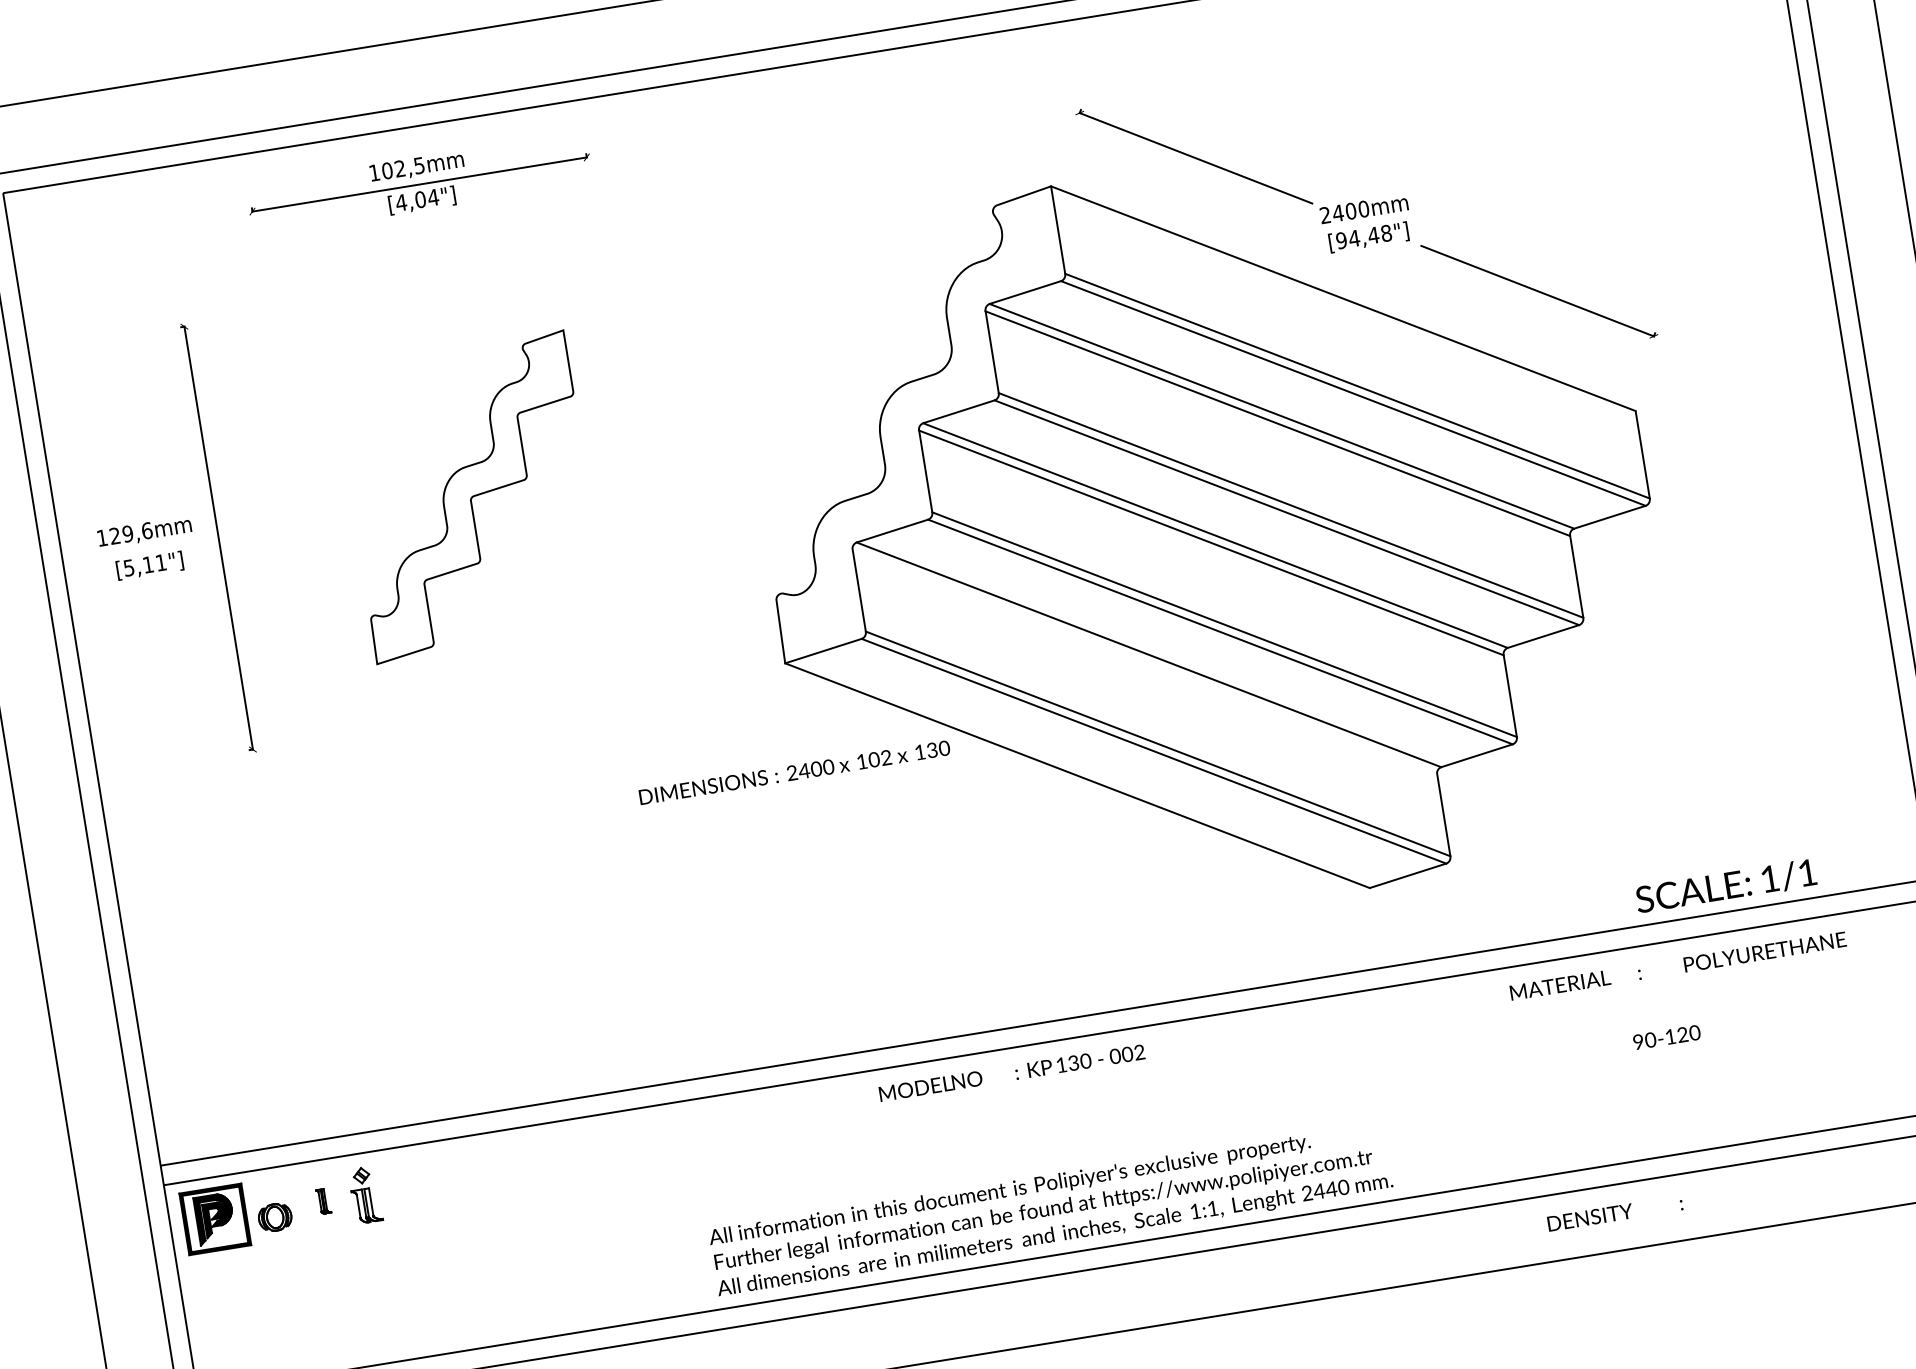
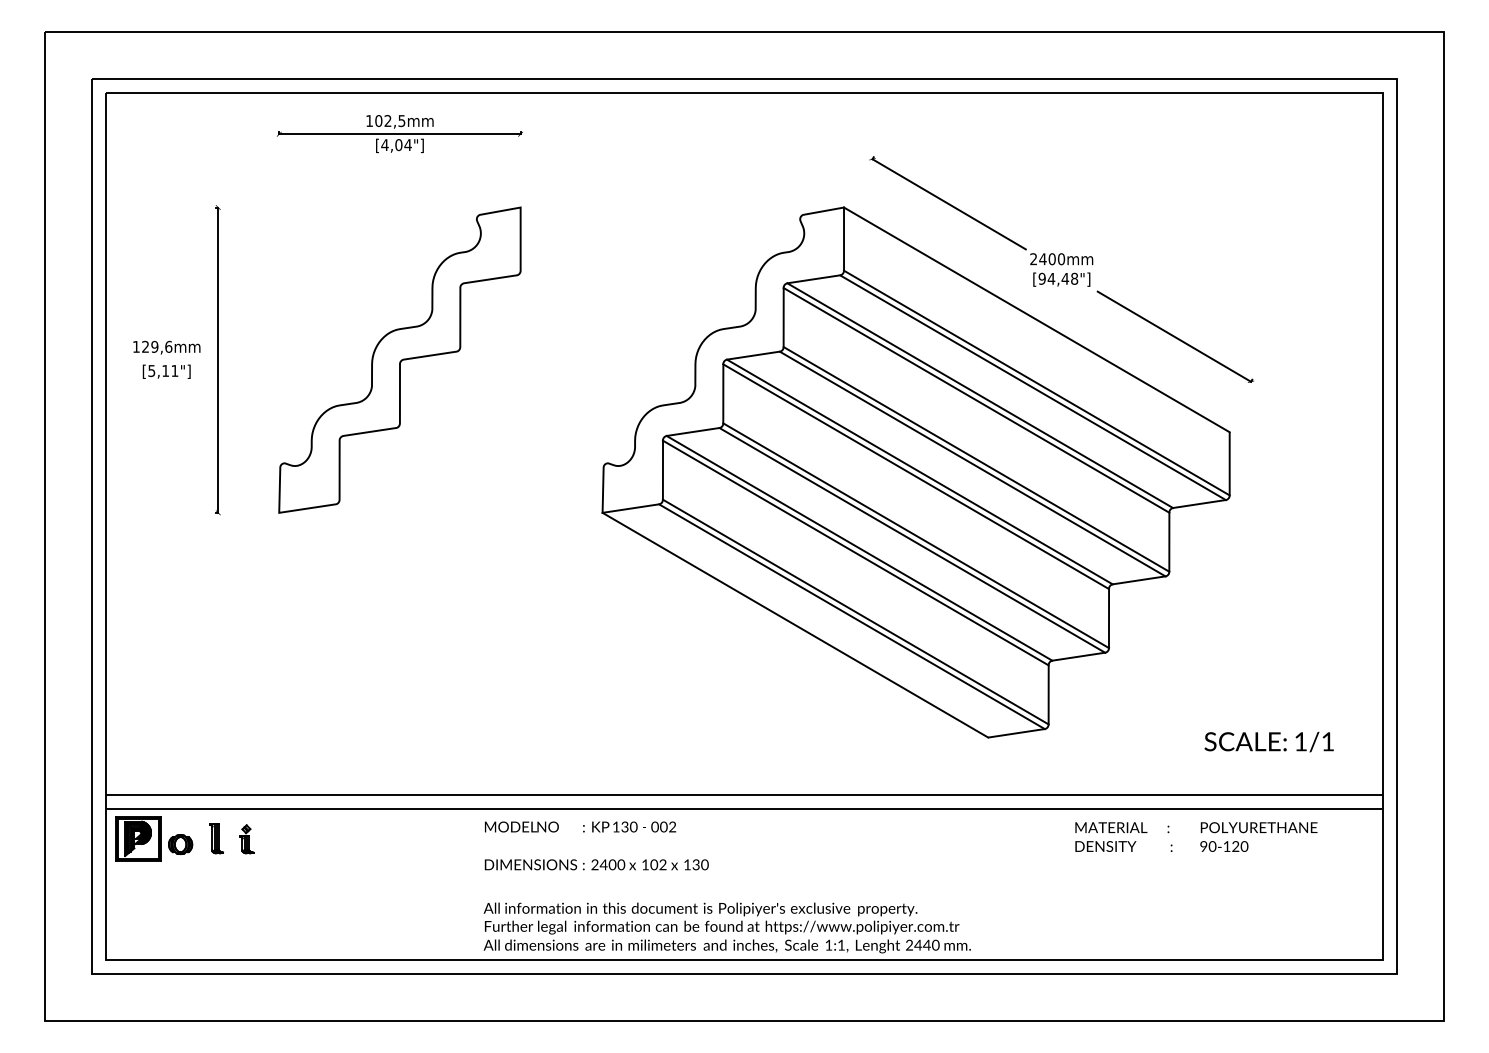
part: (469, 496) -> (399, 359), size x1.43
line: (1144, 661) -> (855, 552), added
text: (794, 772) -> (596, 864), moved
text: (1725, 885) -> (1268, 741), moved
text: (1667, 1037) -> (1224, 846), moved
text: (1011, 1072) -> (580, 826), moved
part: (365, 1195) -> (246, 839), size x0.71
part: (323, 1200) -> (216, 838), size x1.67
text: (1614, 1213) -> (1123, 846), moved

